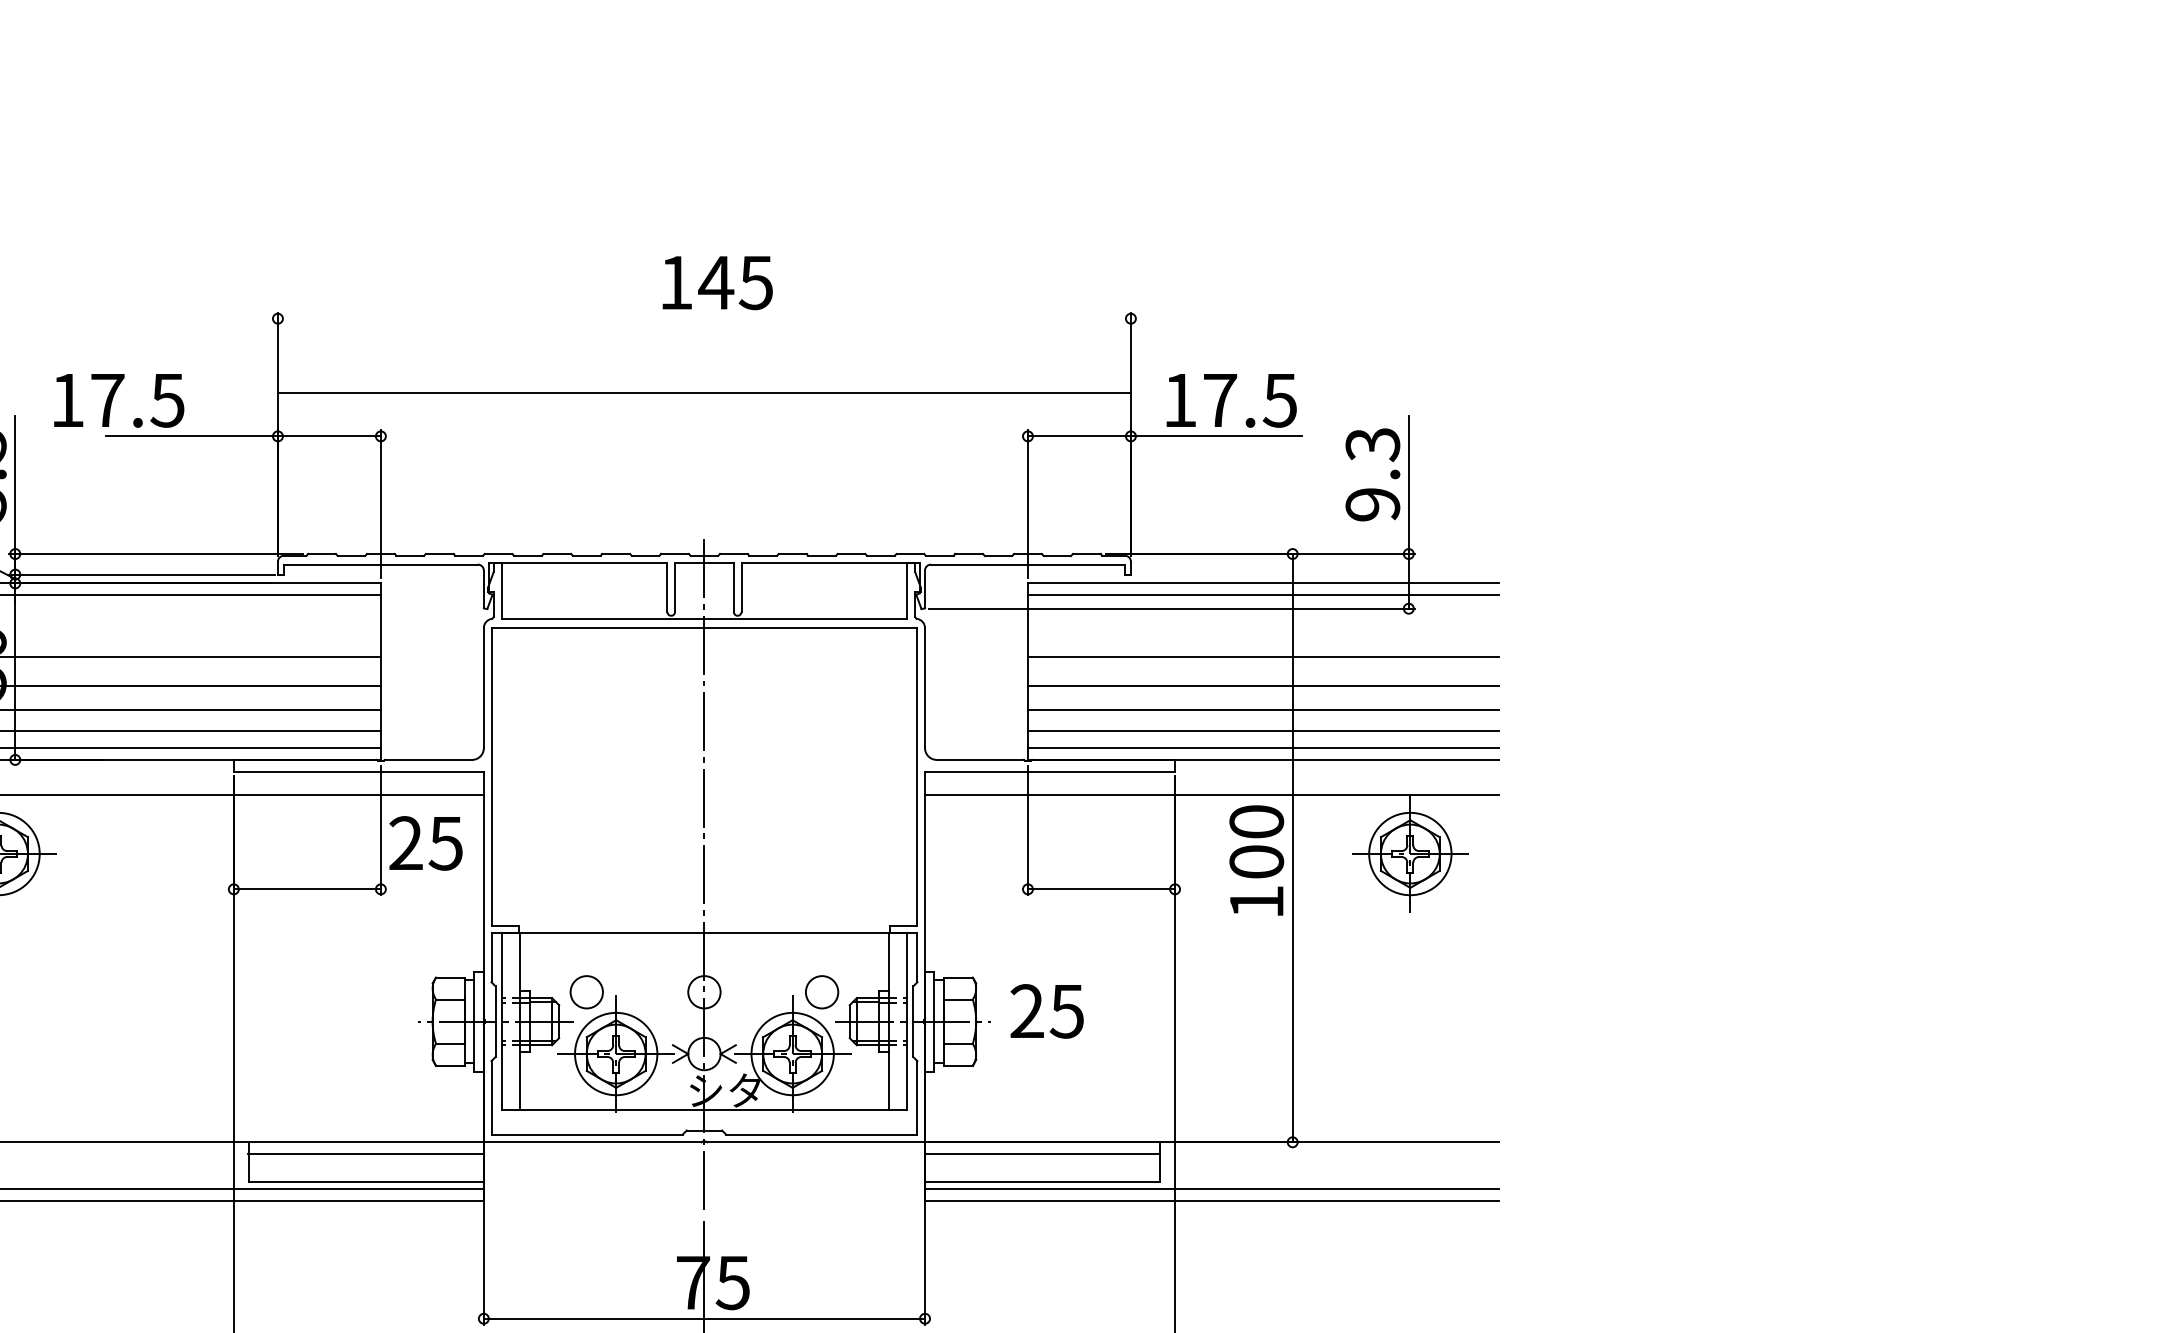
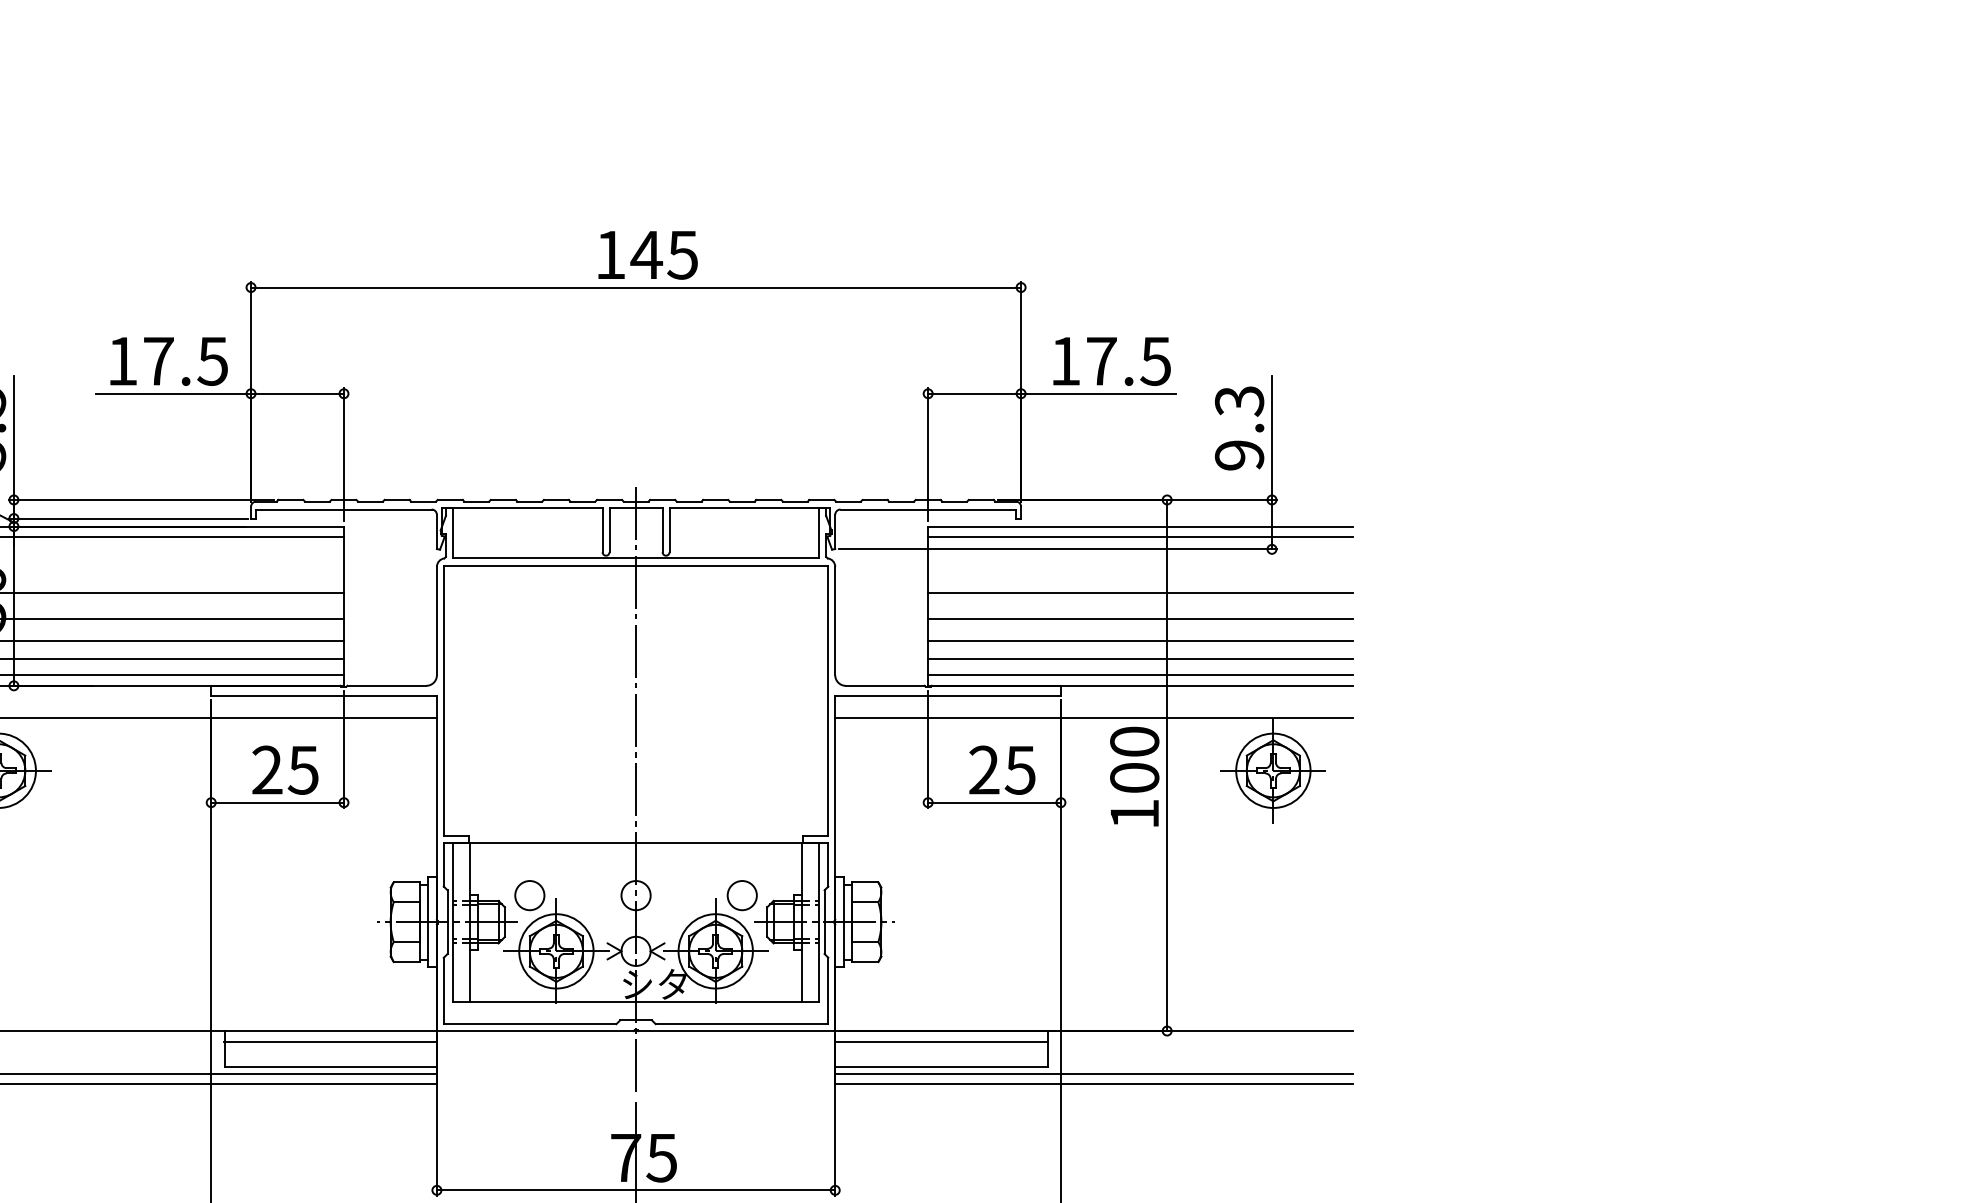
line: (703, 392) -> (635, 287), moved
text: (119, 400) -> (169, 361), moved
text: (425, 843) -> (284, 770), moved
text: (1046, 1011) -> (1001, 770), moved

